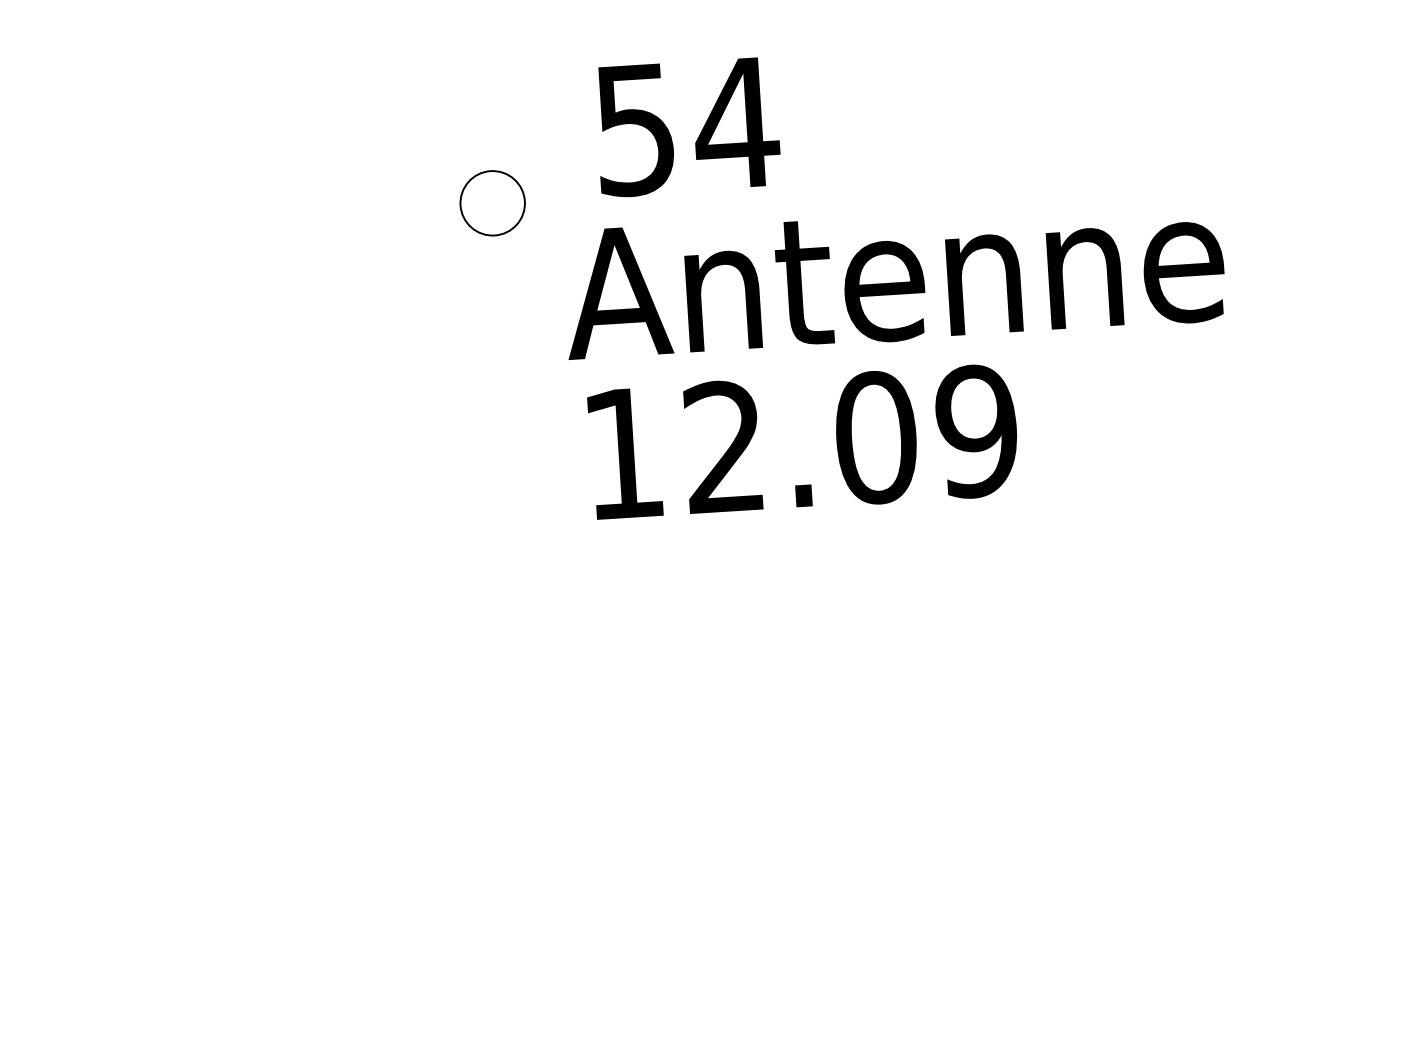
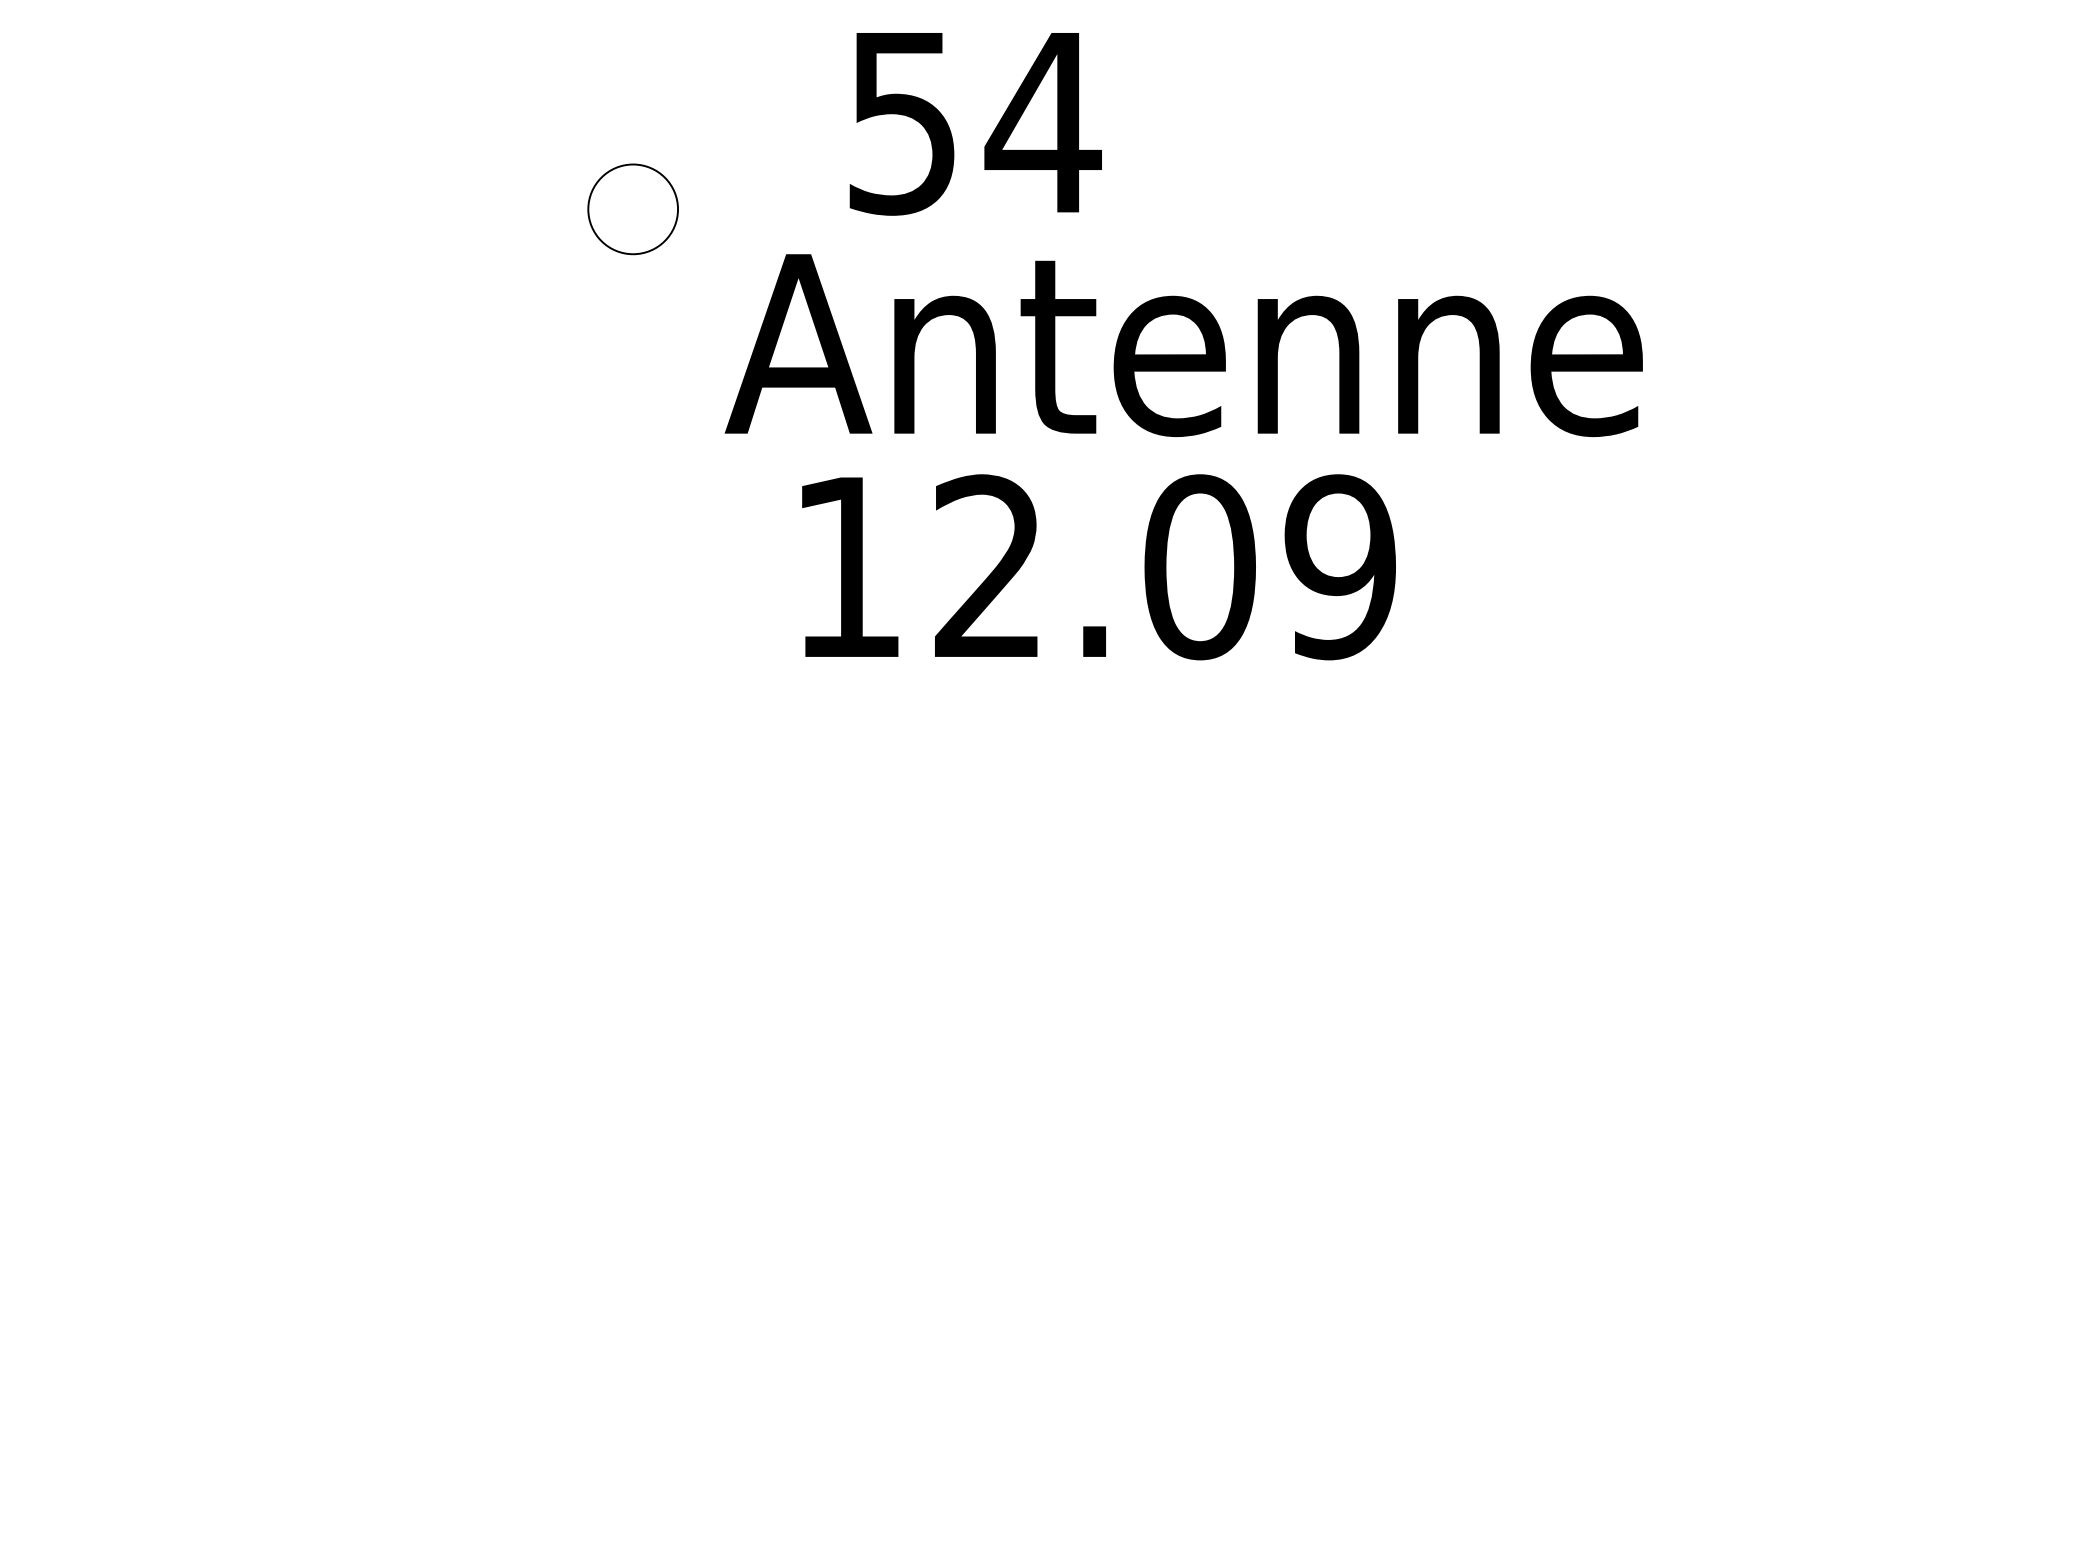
text: (687, 127) -> (975, 124), moved
text: (803, 442) -> (1098, 567), moved

